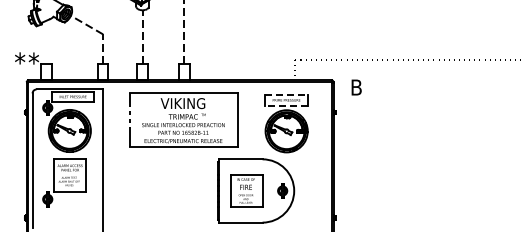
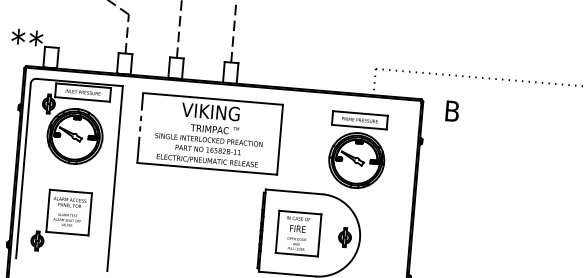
line: (287, 95) -> (361, 114), dashed -> solid
line: (286, 105) -> (359, 126), dashed -> solid
part: (183, 119) -> (209, 132), moved
part: (64, 182) -> (61, 220), moved

